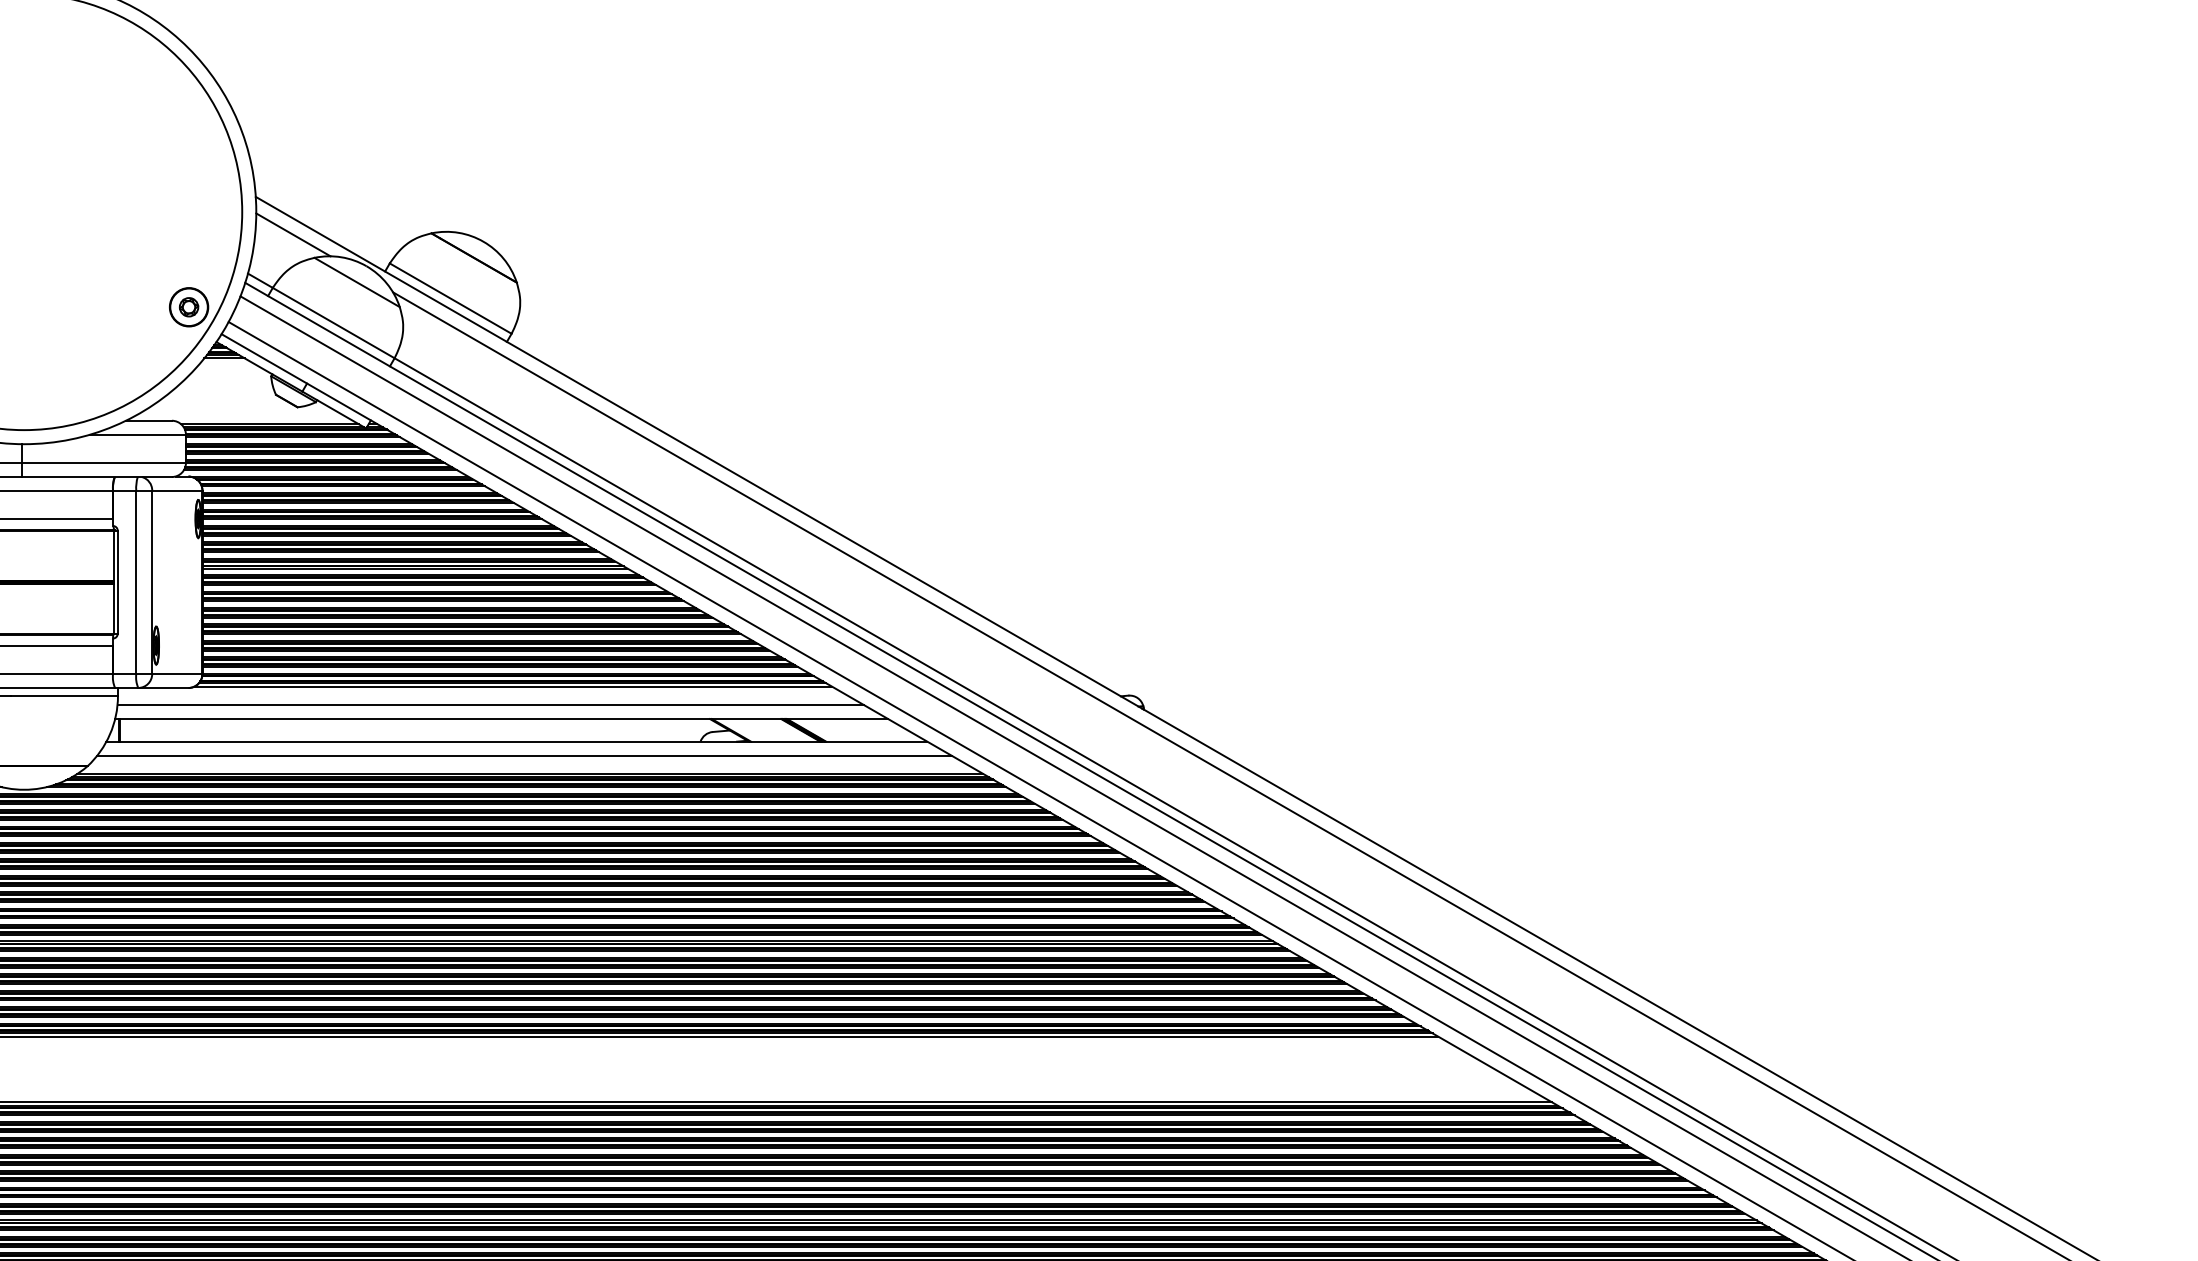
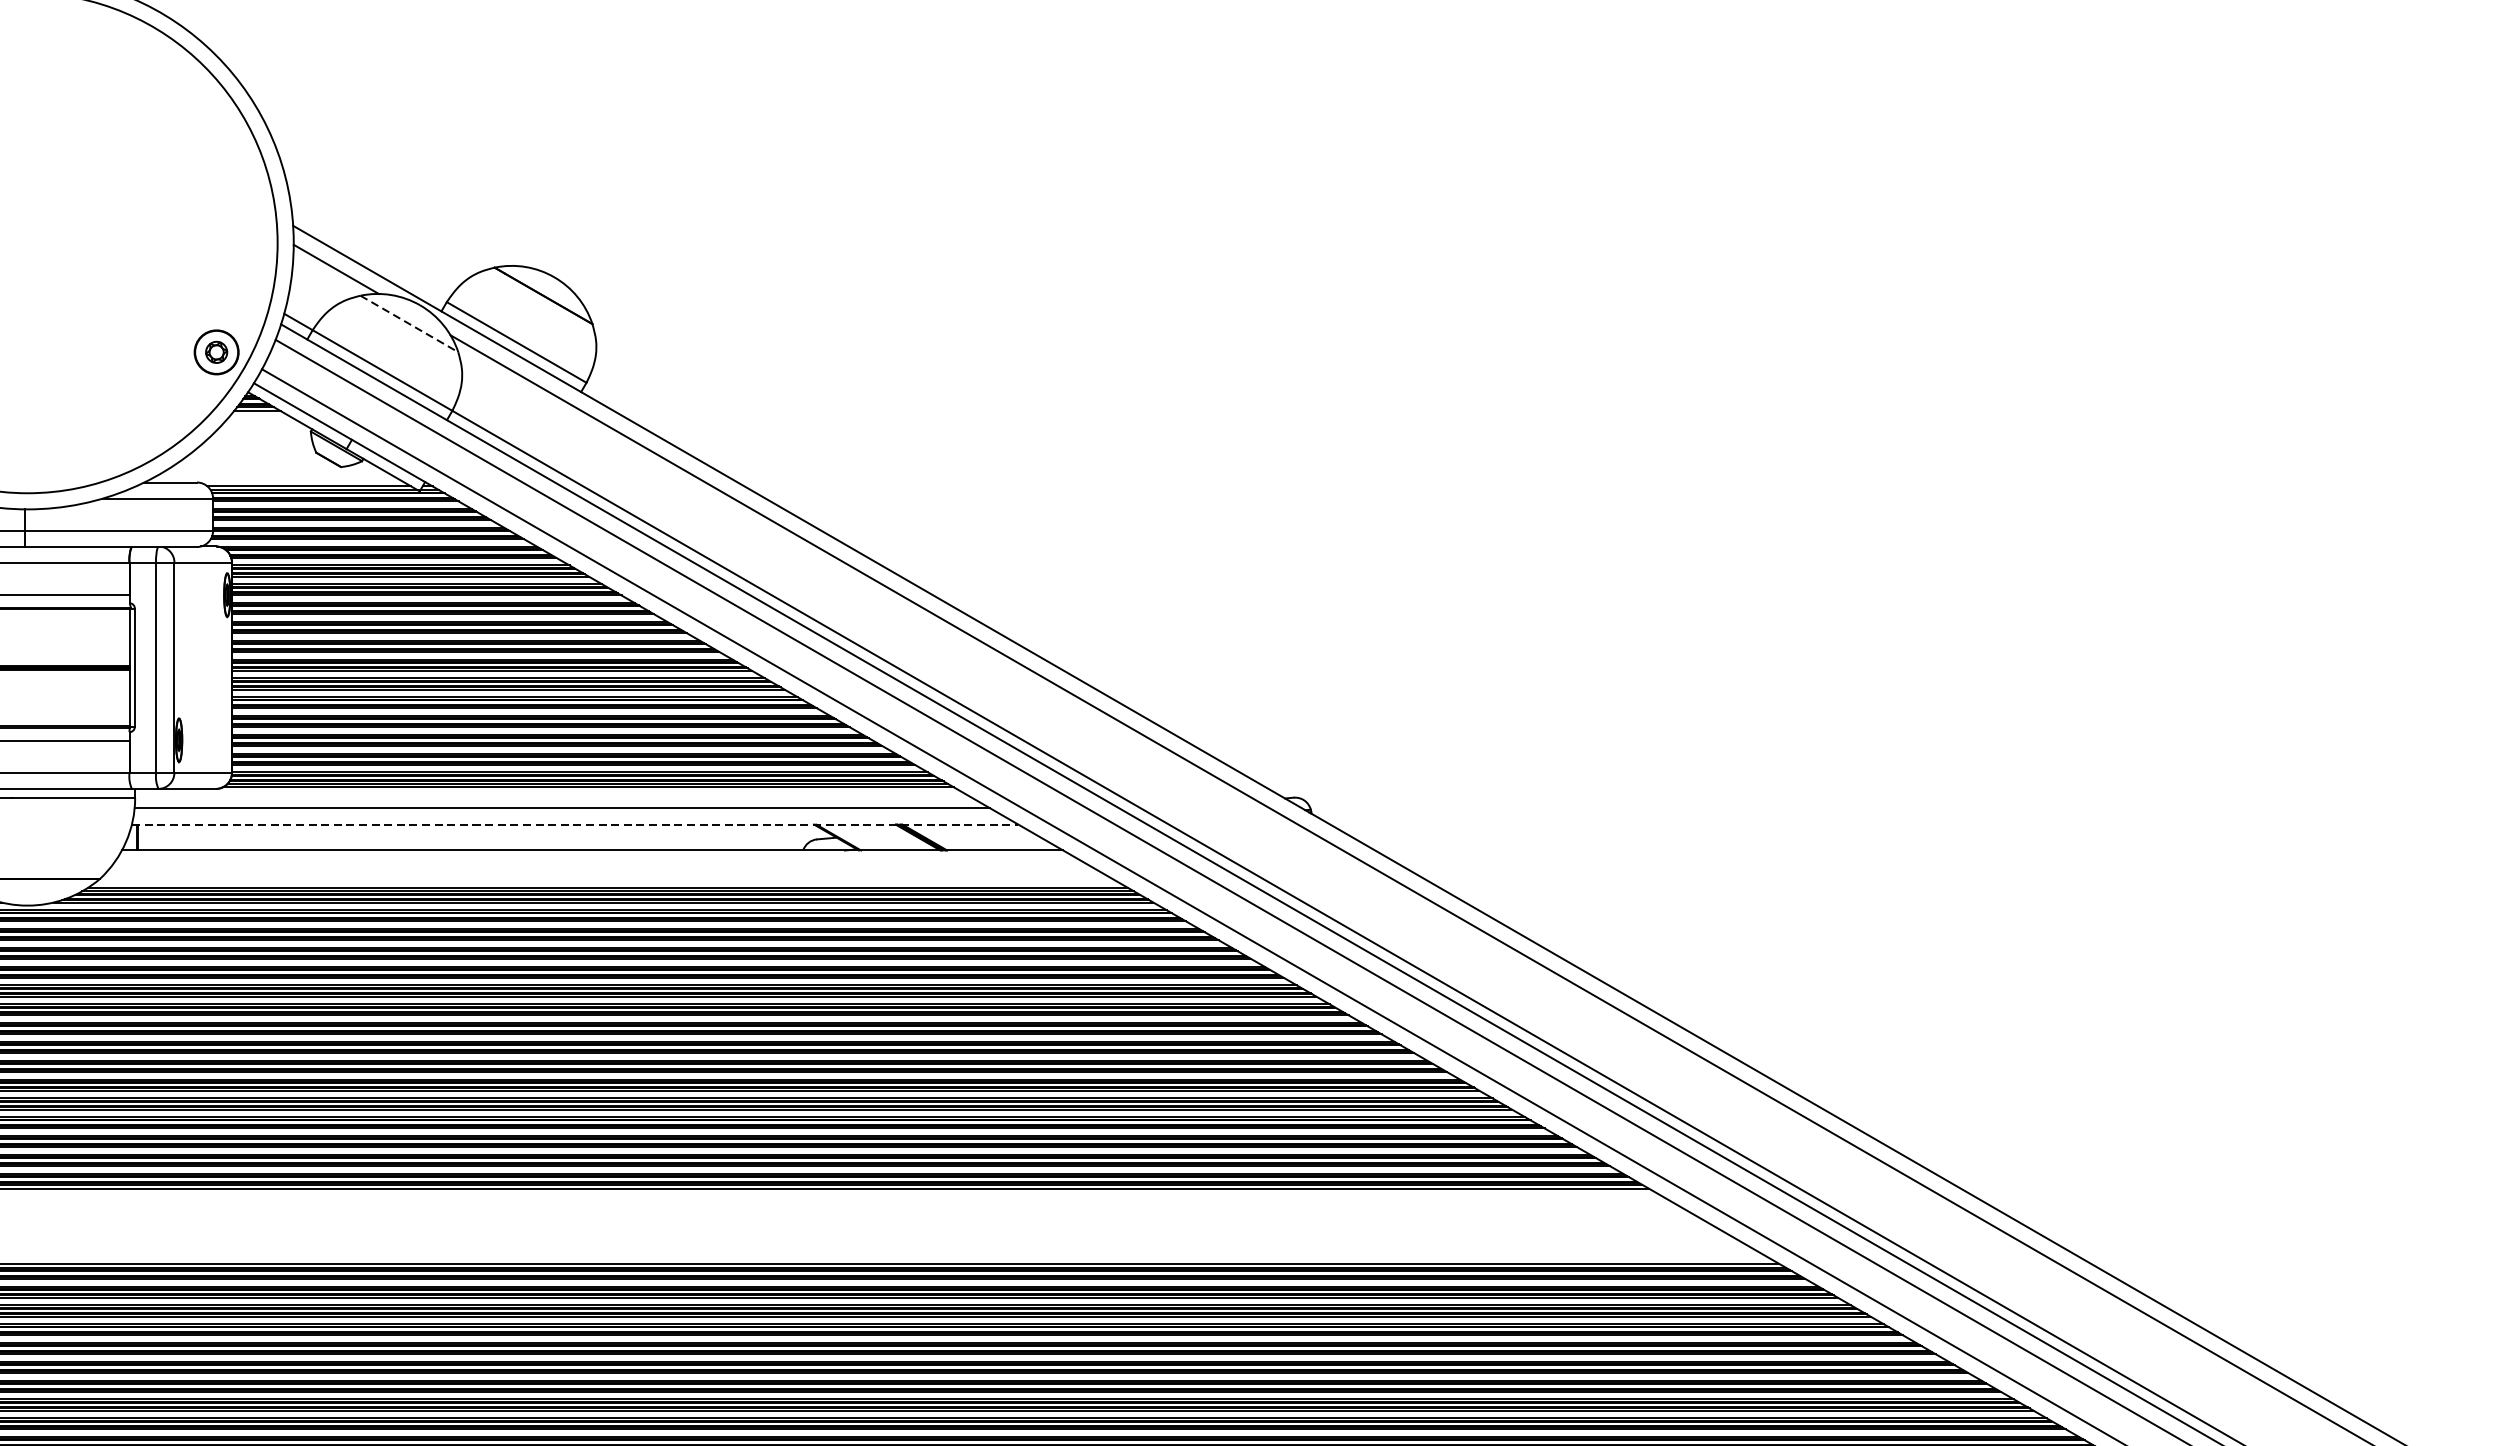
line: (357, 282) -> (409, 323), solid -> dashed
line: (501, 719) -> (574, 825), solid -> dashed
line: (524, 755) -> (601, 866), removed

